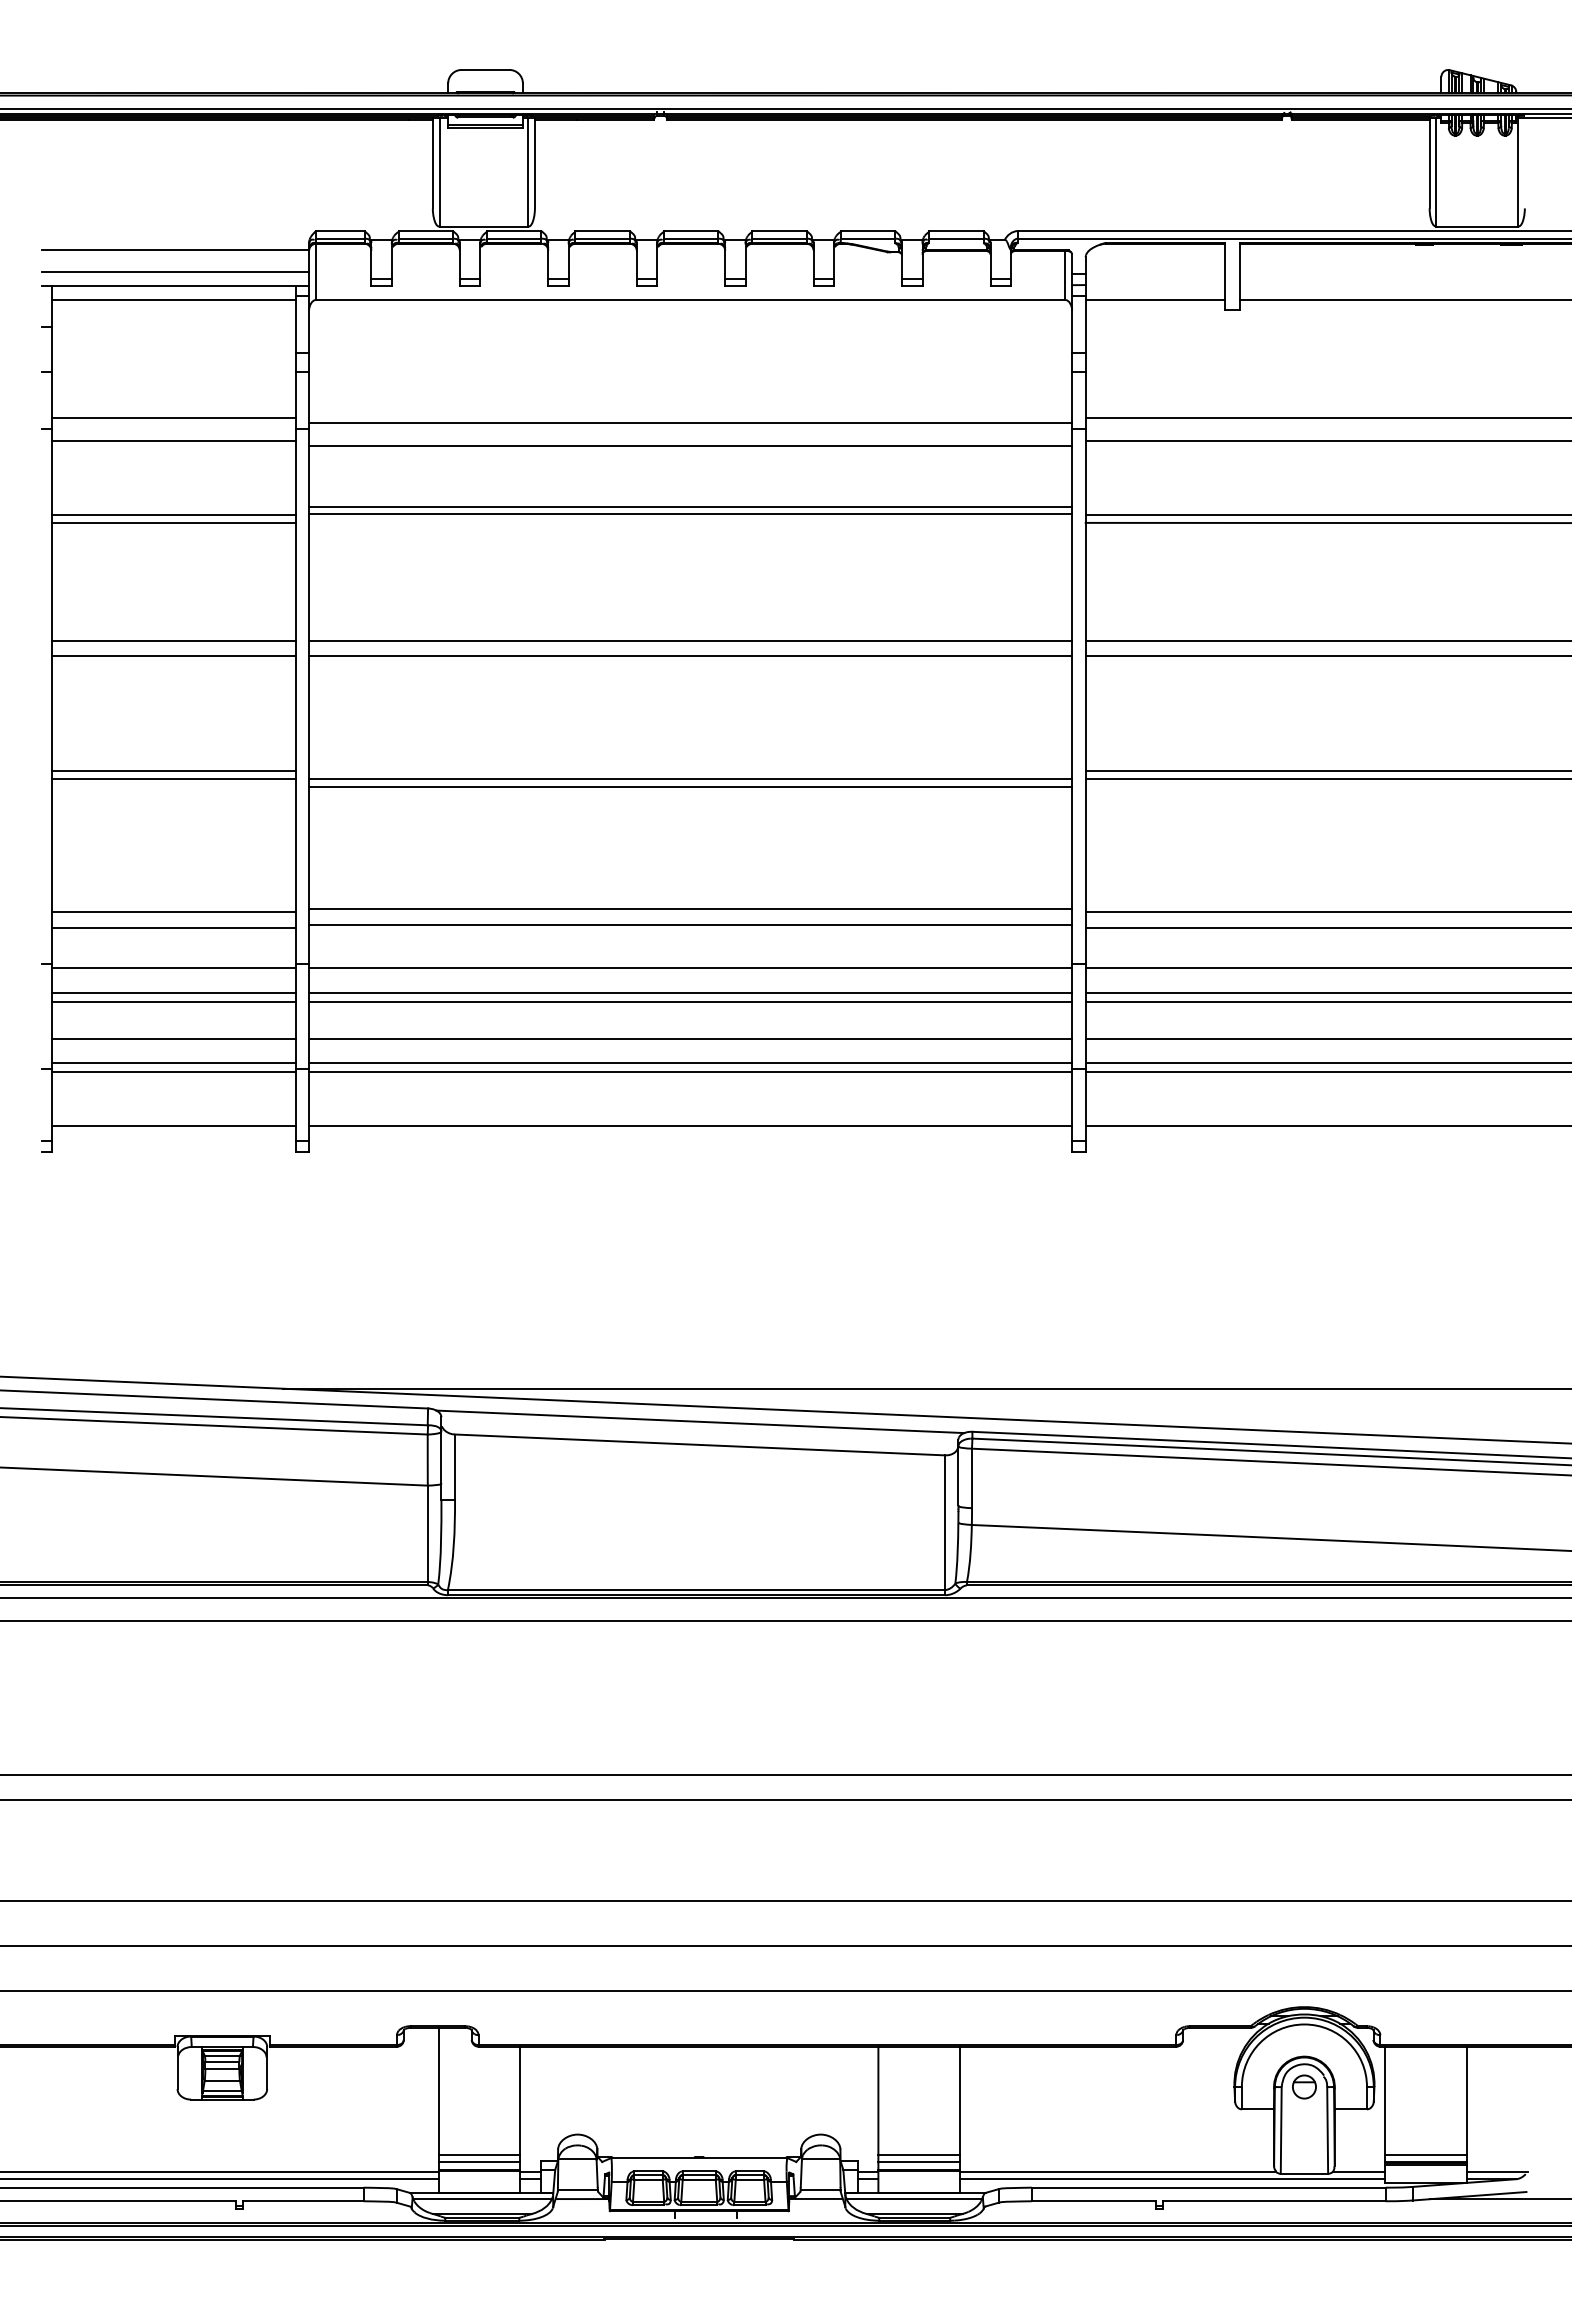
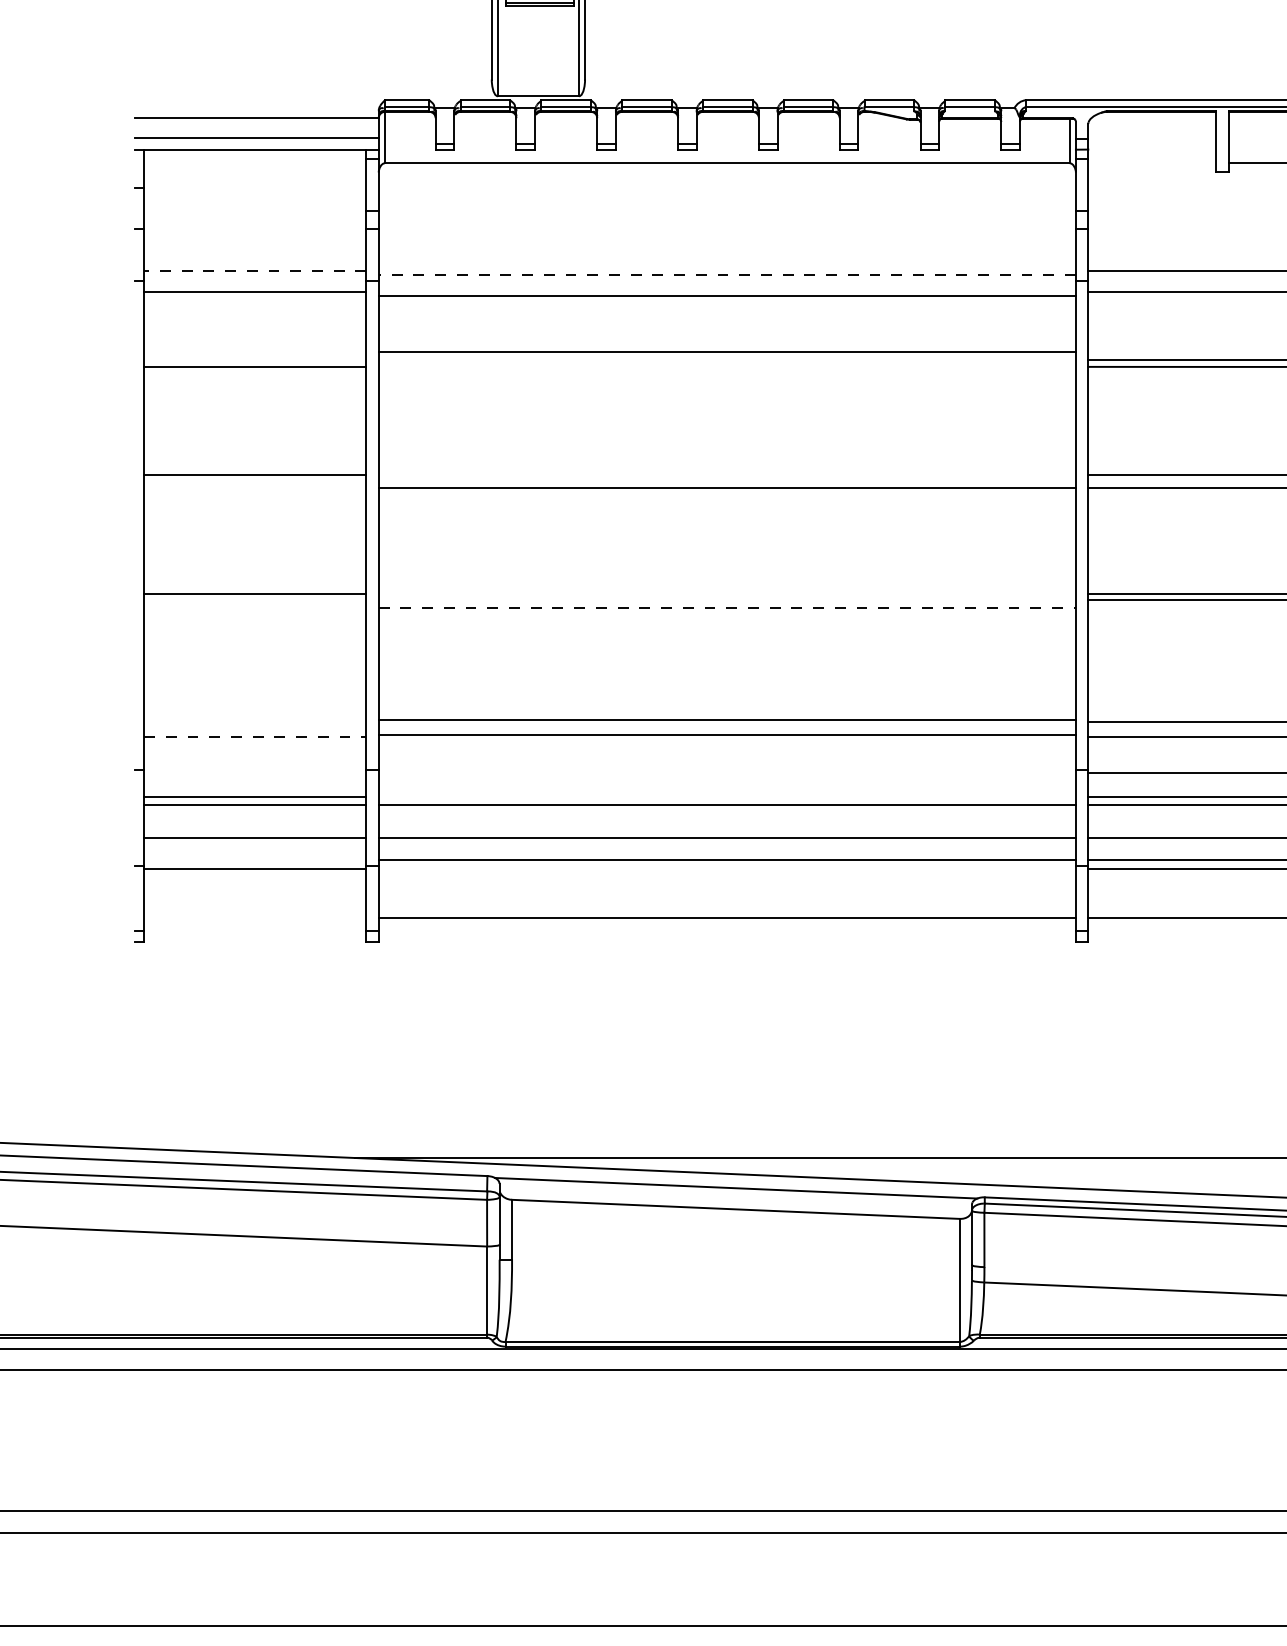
line: (173, 300) -> (254, 163), removed
line: (1155, 300) -> (1152, 163), removed
line: (173, 417) -> (254, 270), solid -> dashed
line: (690, 422) -> (727, 275), solid -> dashed
line: (690, 514) -> (727, 359), removed
line: (173, 515) -> (254, 360), removed
line: (690, 640) -> (727, 474), removed
line: (173, 655) -> (254, 488), removed
line: (173, 778) -> (254, 600), removed
line: (690, 779) -> (727, 601), removed
line: (690, 786) -> (727, 607), solid -> dashed
line: (173, 911) -> (254, 721), removed
line: (173, 927) -> (254, 736), solid -> dashed
line: (173, 967) -> (254, 773), removed
line: (690, 967) -> (727, 773), removed
line: (690, 993) -> (727, 796), removed
line: (173, 1062) -> (254, 859), removed
line: (690, 1072) -> (727, 869), removed
line: (173, 1125) -> (254, 917), removed

